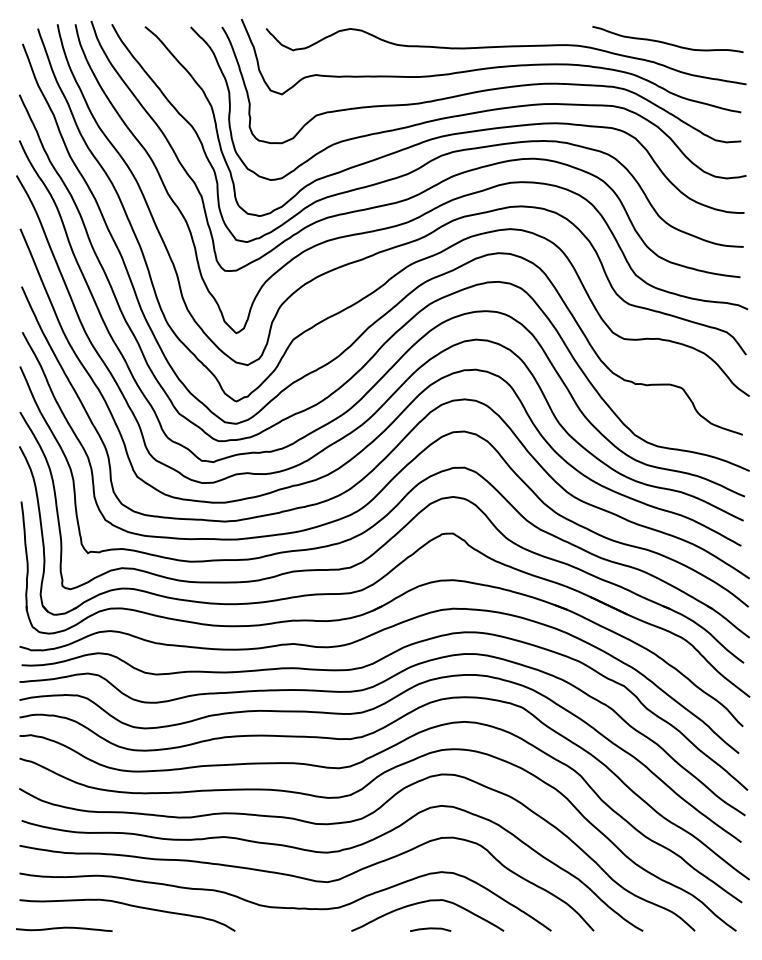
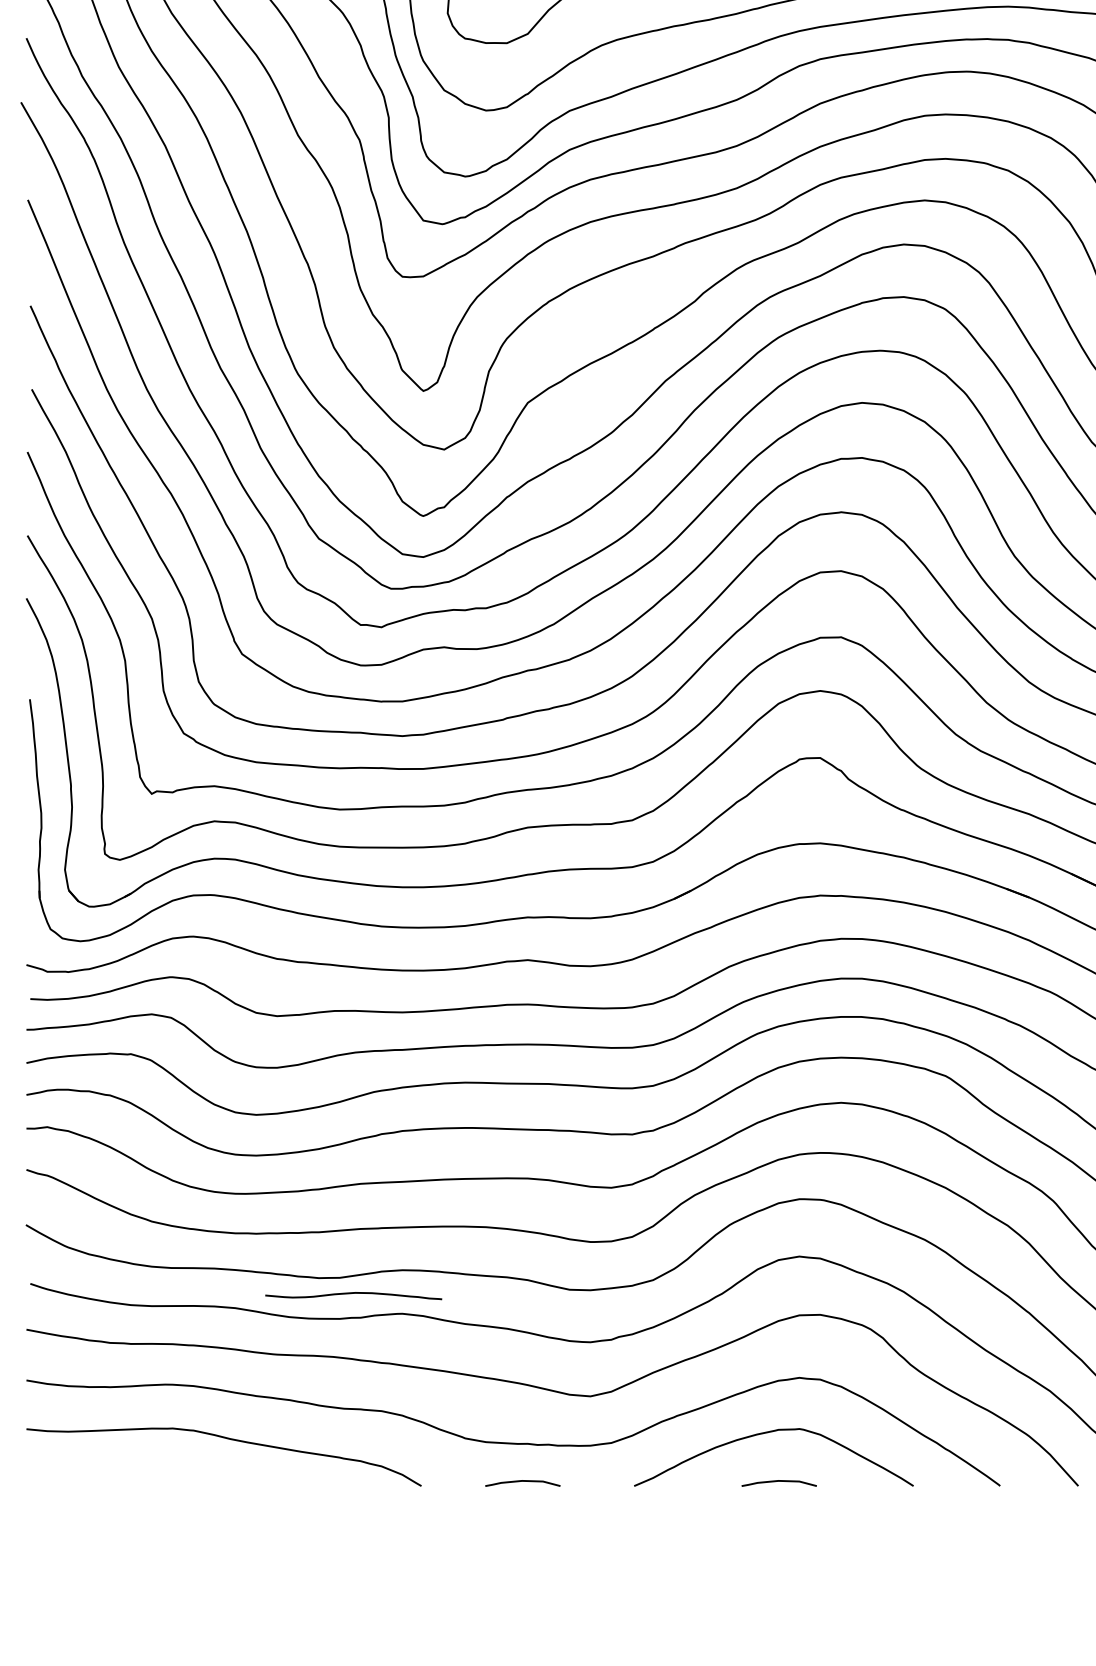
curve: (64, 928) -> (354, 1294), moved
curve: (290, 929) -> (522, 1483), added

